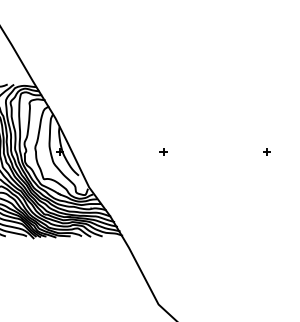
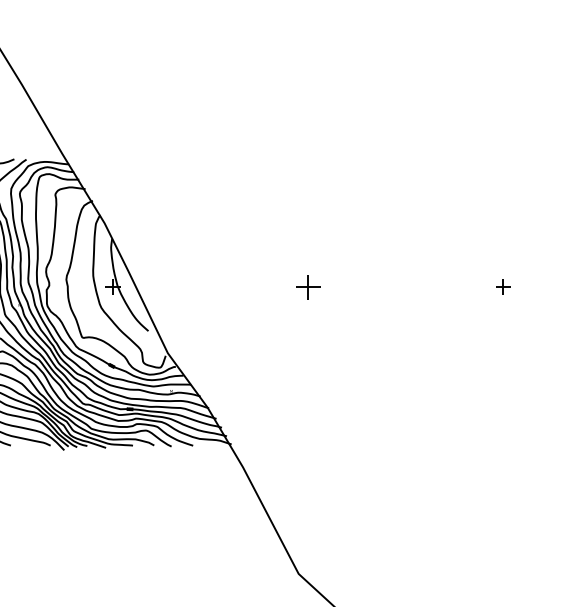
part: (163, 151) -> (307, 285), size x1.6

